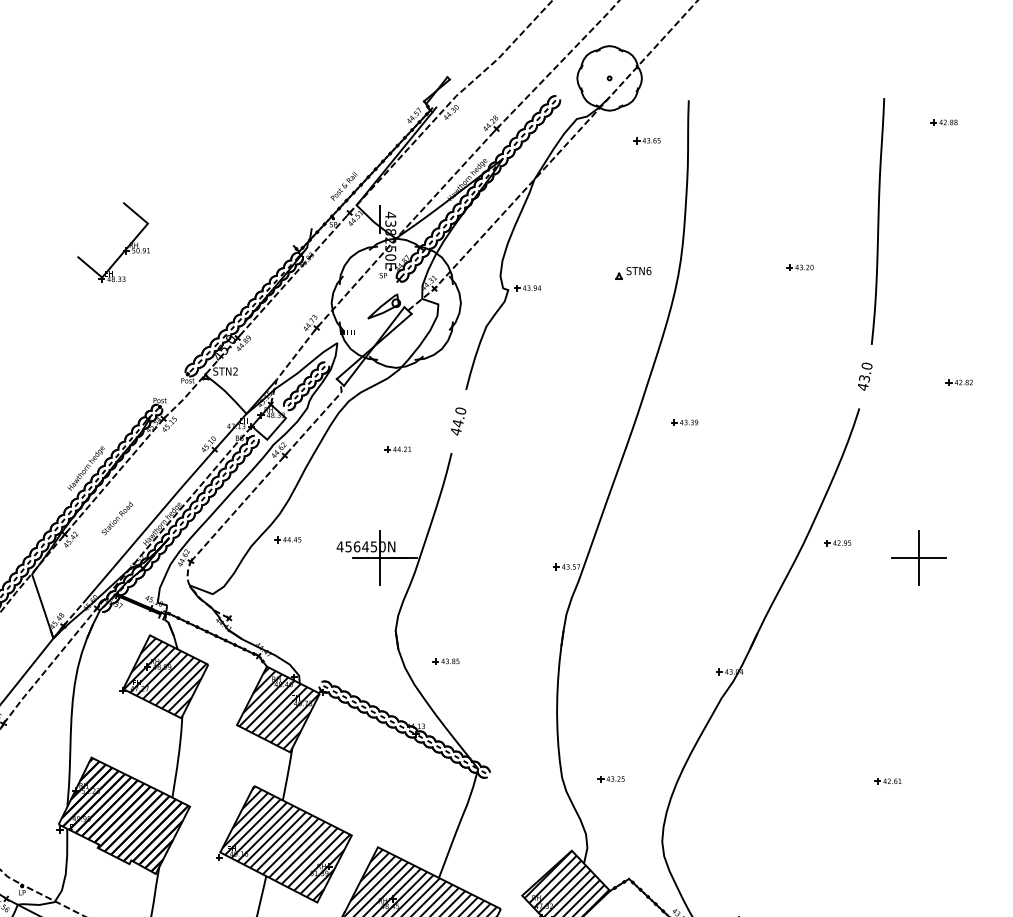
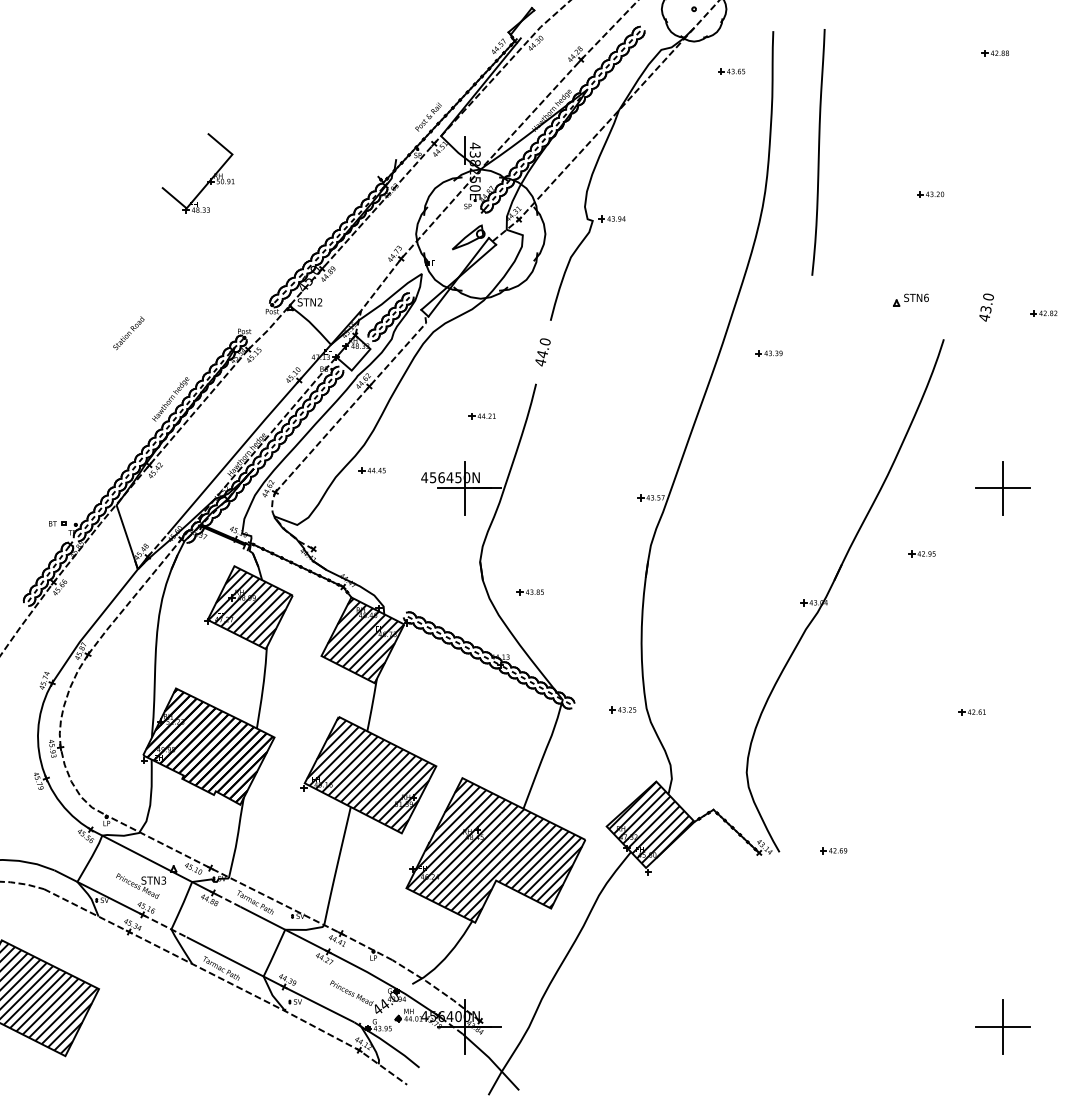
part: (943, 122) -> (994, 53), moved
curve: (878, 221) -> (818, 152), moved
part: (800, 267) -> (930, 194), moved
part: (633, 272) -> (910, 299), moved
text: (865, 376) -> (986, 307), moved
part: (397, 449) -> (481, 416), moved
text: (117, 518) -> (128, 333), moved
part: (837, 542) -> (921, 553), moved
part: (611, 778) -> (622, 709), moved

